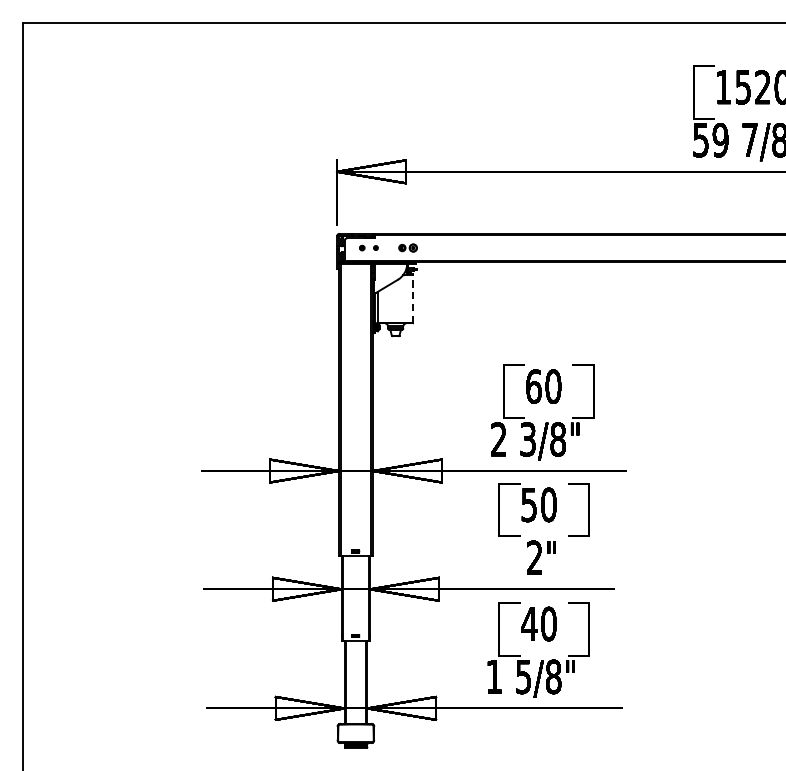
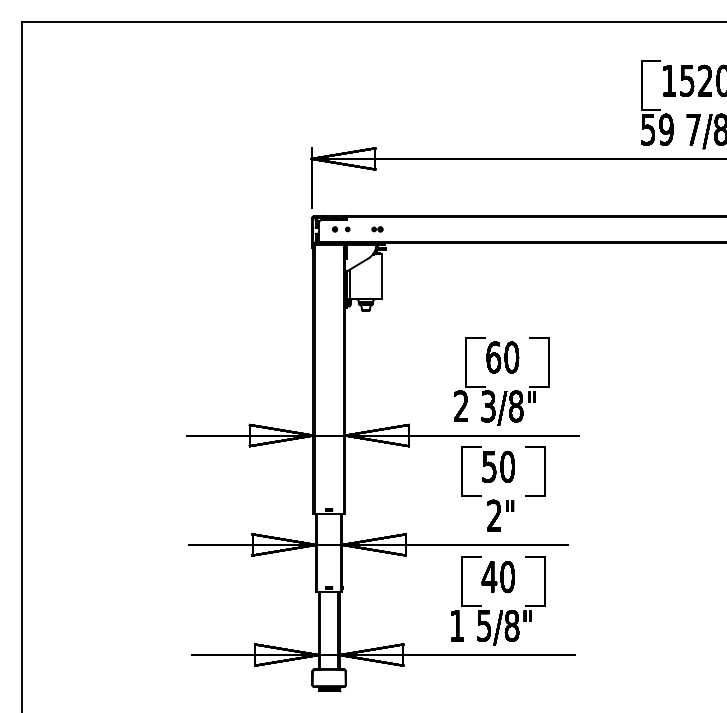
part: (408, 248) -> (377, 229), size x0.62
line: (413, 297) -> (382, 275), dashed -> solid

